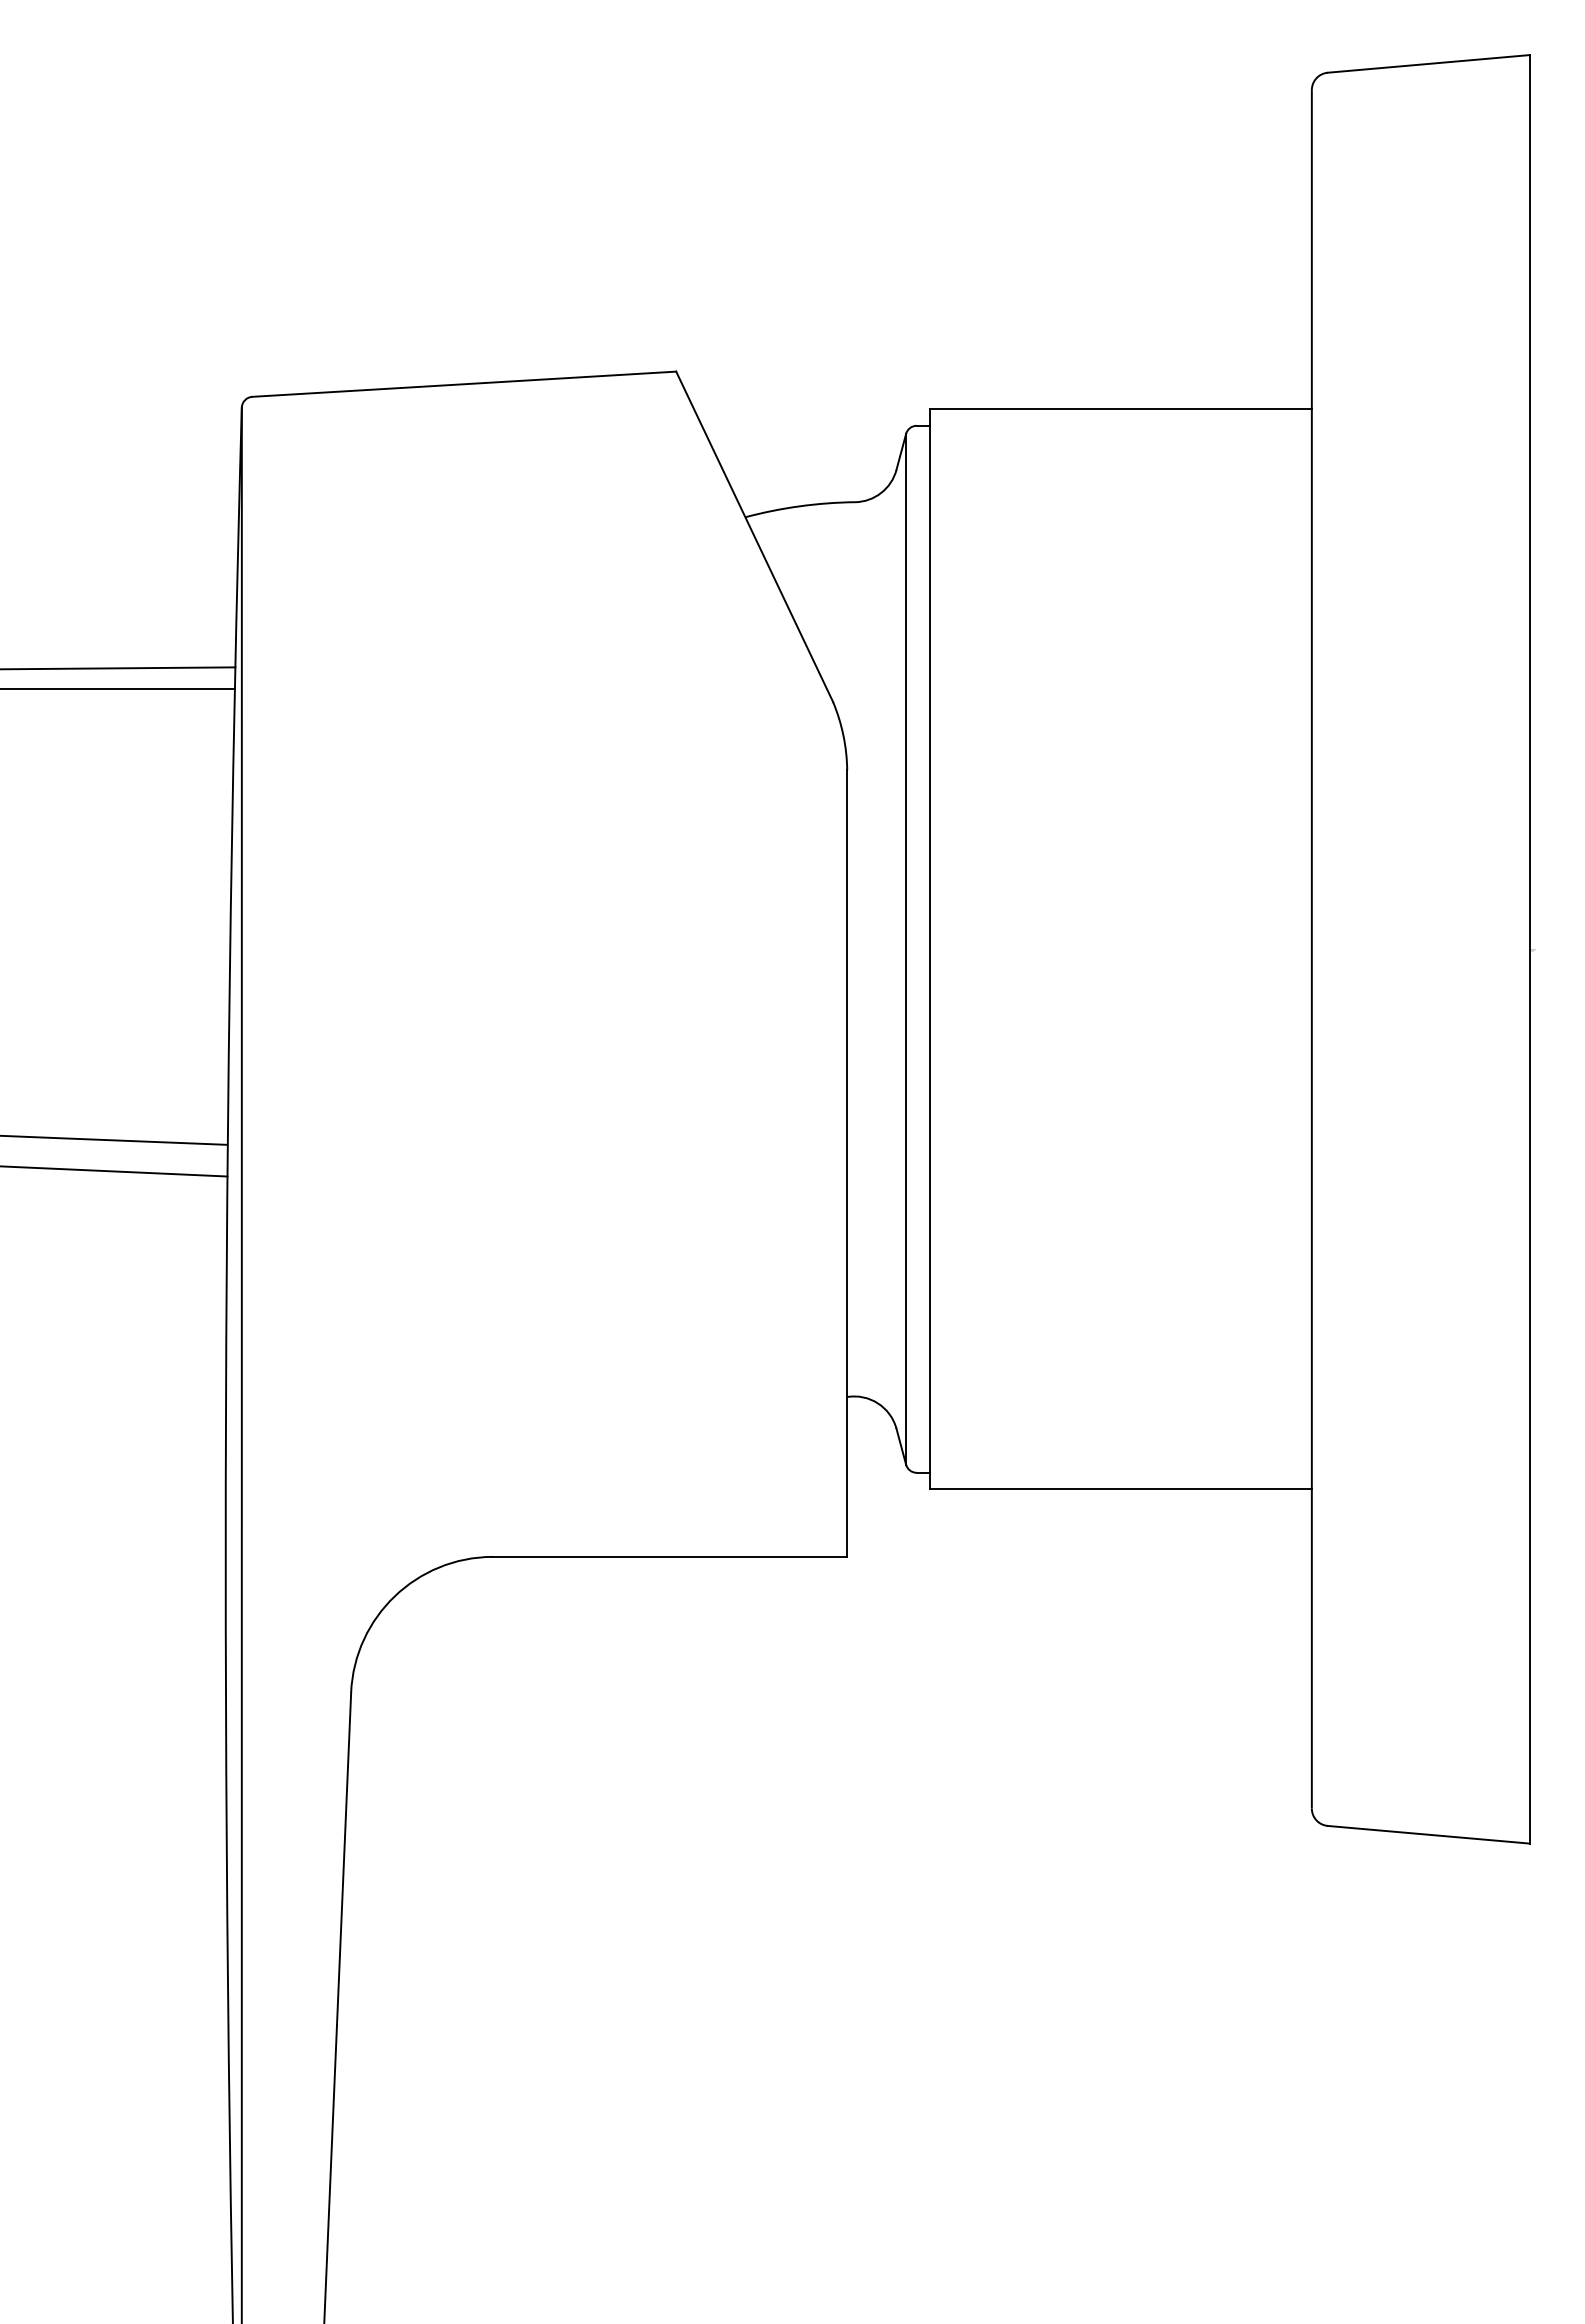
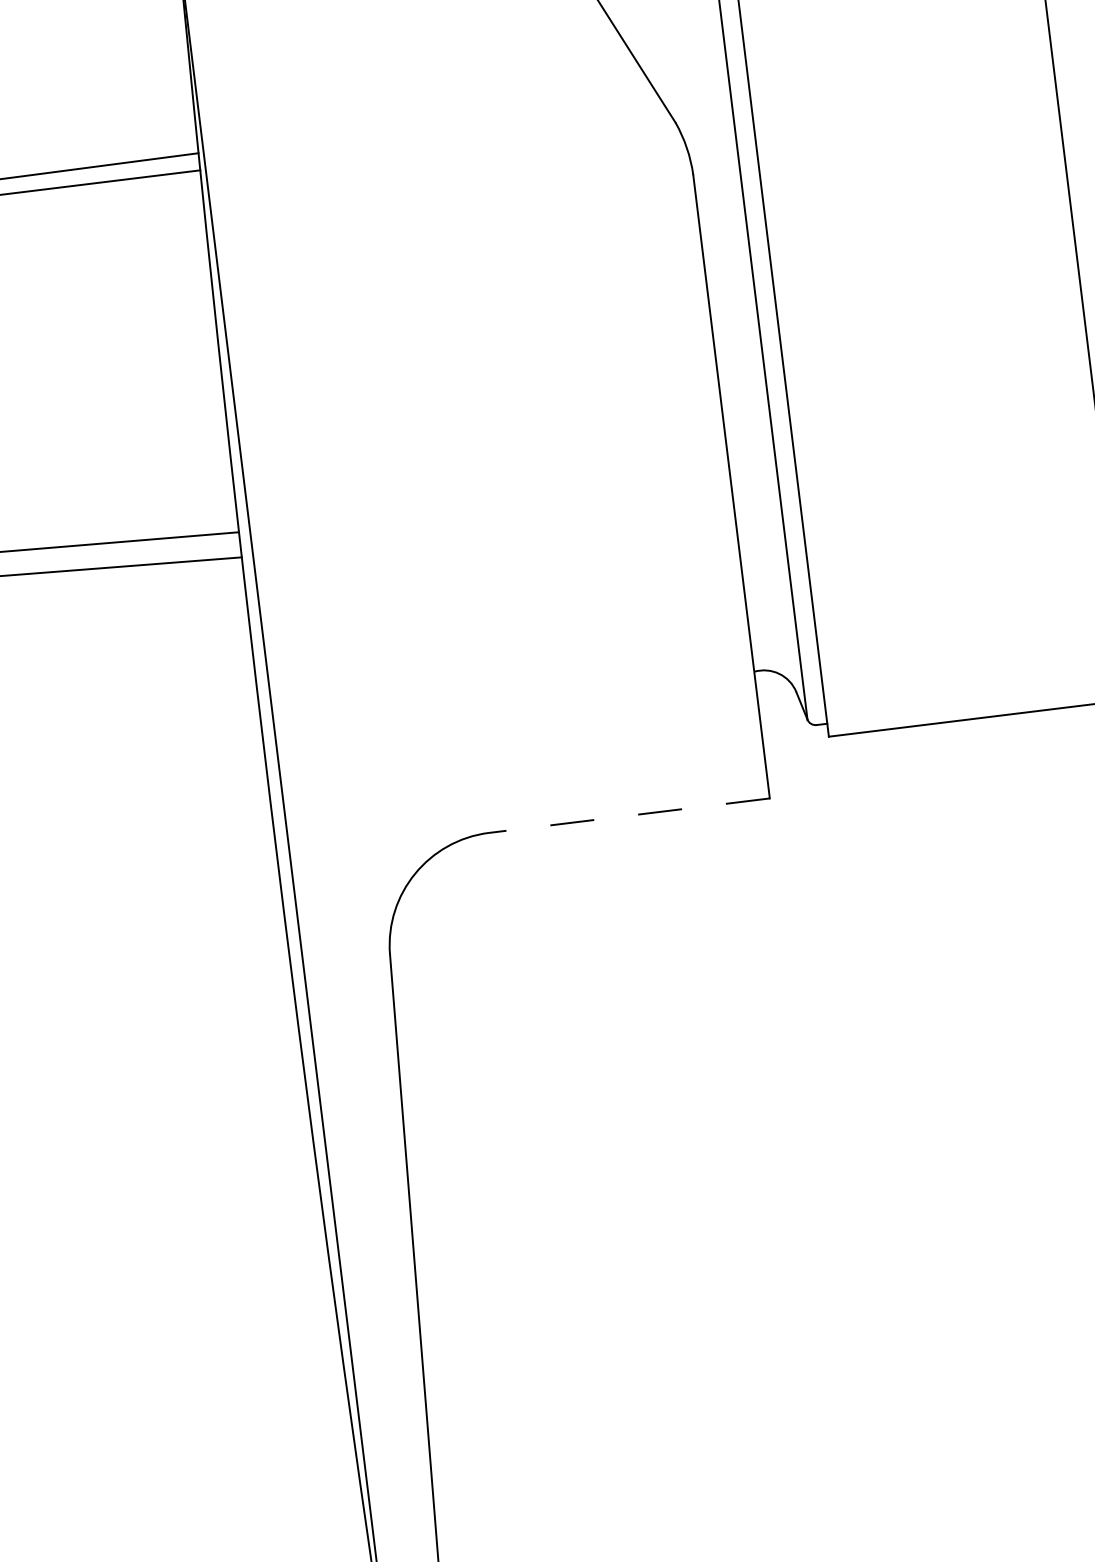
line: (669, 1556) -> (628, 815), solid -> dashed

